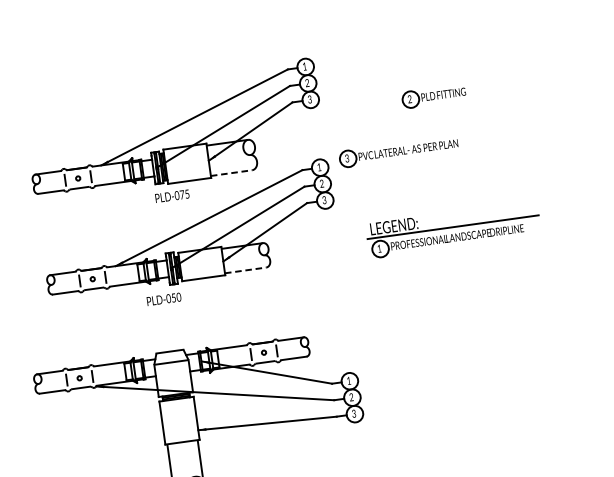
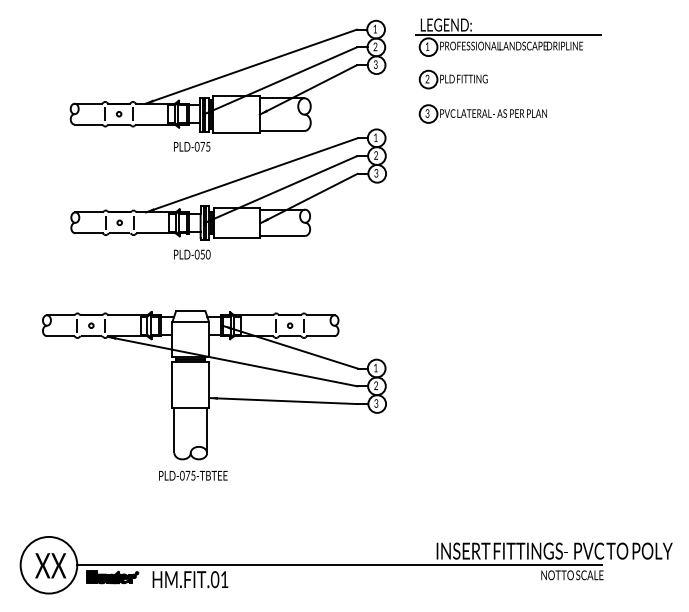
part: (433, 96) -> (452, 79), moved
part: (398, 151) -> (482, 113), moved
line: (231, 173) -> (282, 131), dashed -> solid
text: (172, 195) -> (192, 146), moved
part: (453, 229) -> (508, 37), moved
line: (246, 270) -> (283, 236), dashed -> solid

